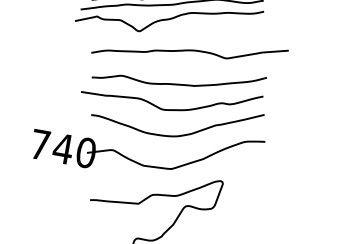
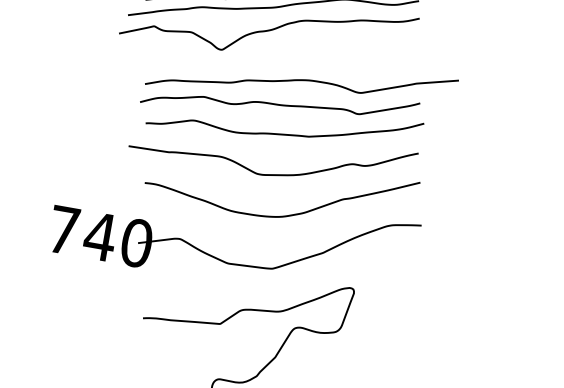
curve: (176, 66) -> (280, 105), added

